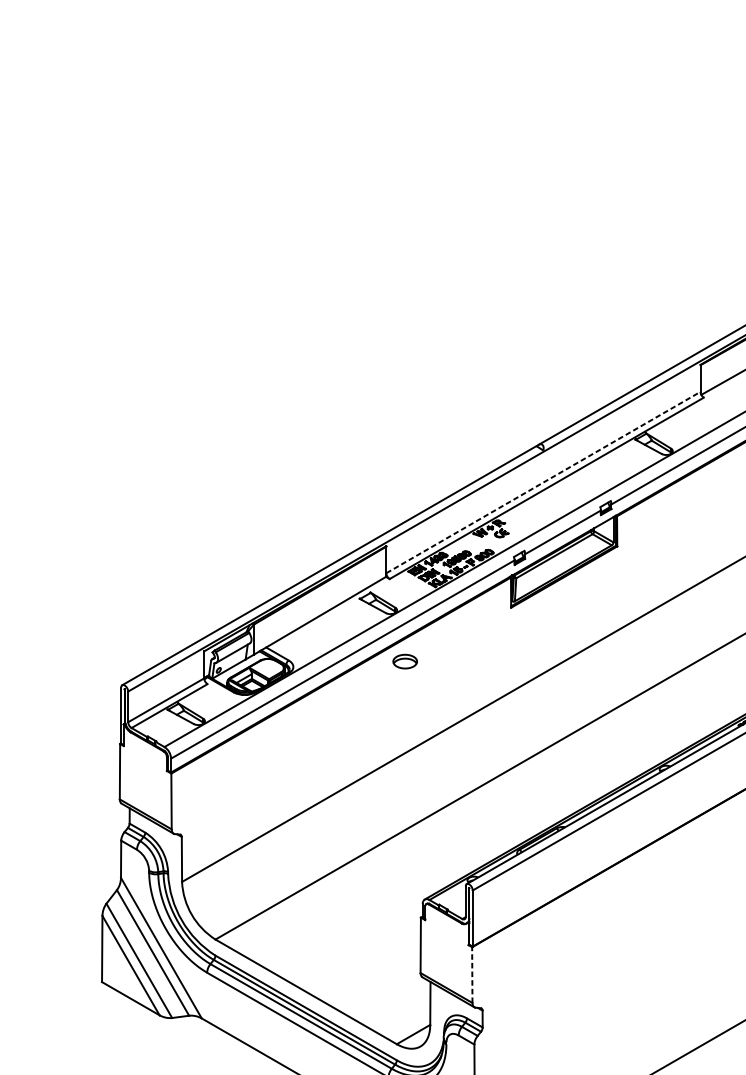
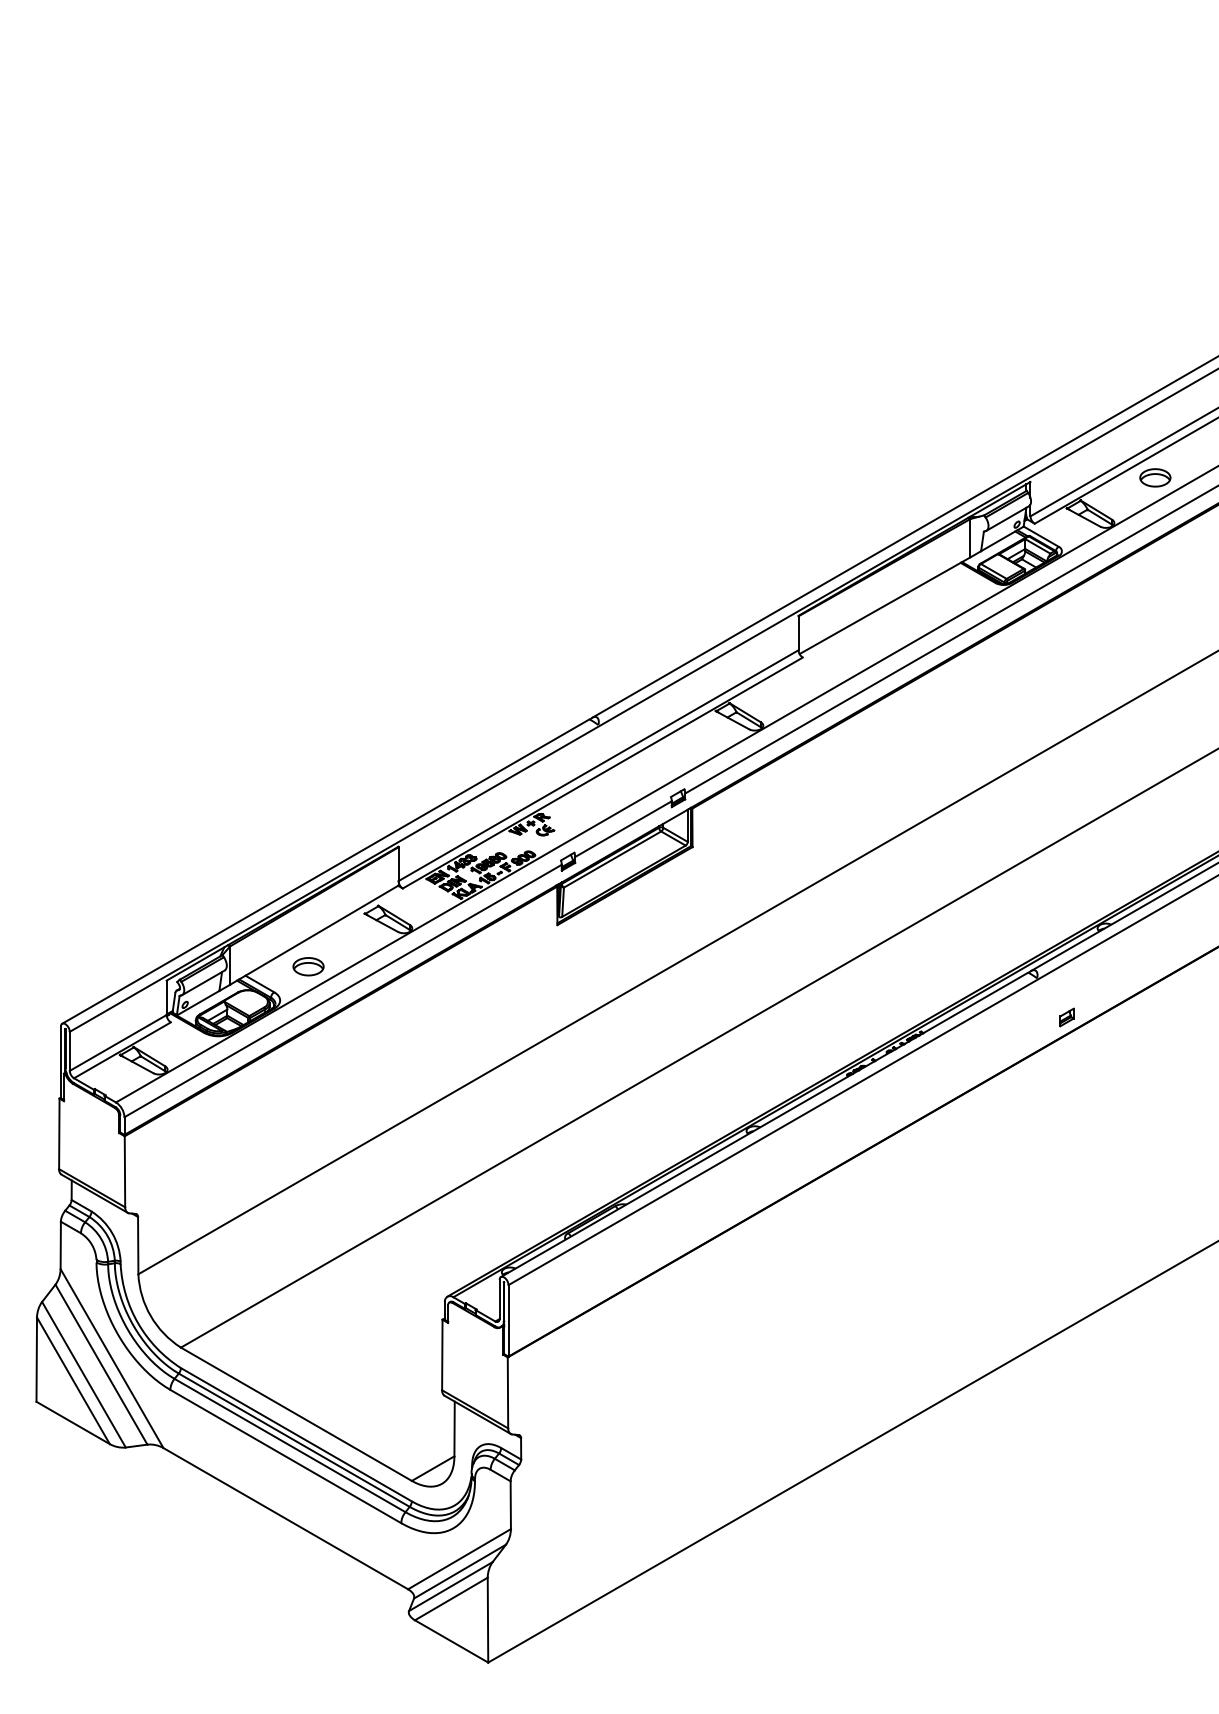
line: (543, 482) -> (598, 765), dashed -> solid
part: (405, 661) -> (308, 966), moved
line: (471, 974) -> (507, 1392), dashed -> solid

